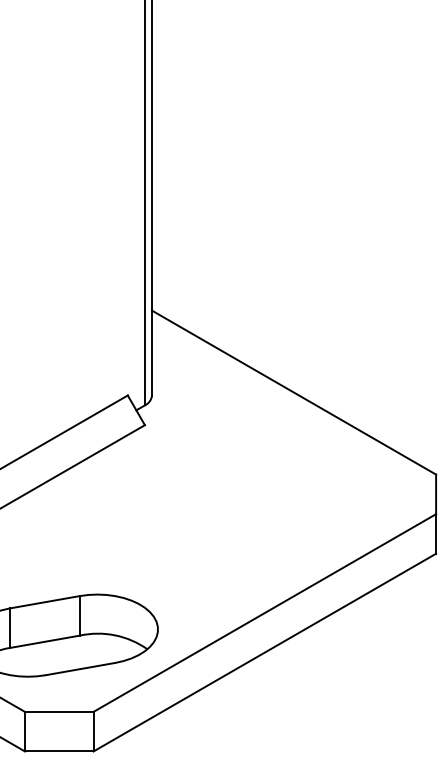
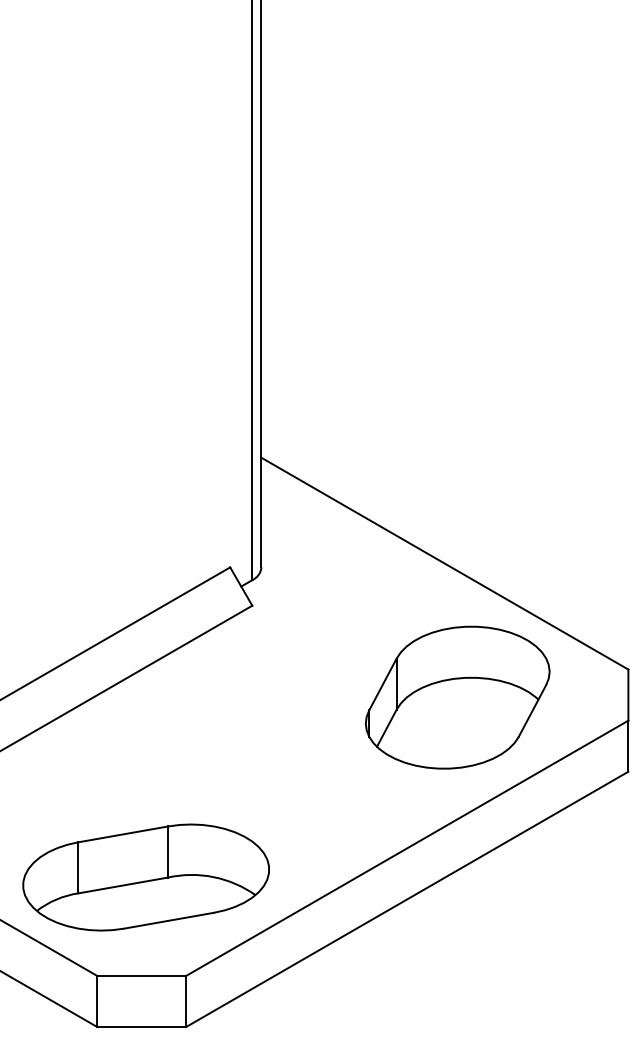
part: (303, 496) -> (457, 697), added

